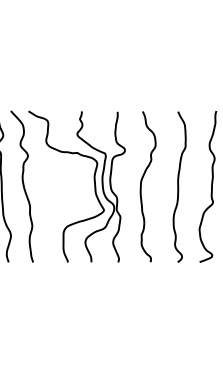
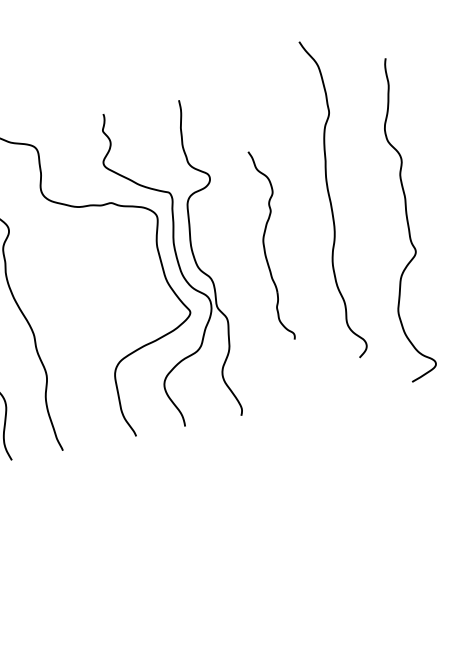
part: (147, 186) -> (271, 244), size x0.6
curve: (179, 186) -> (332, 198), moved

